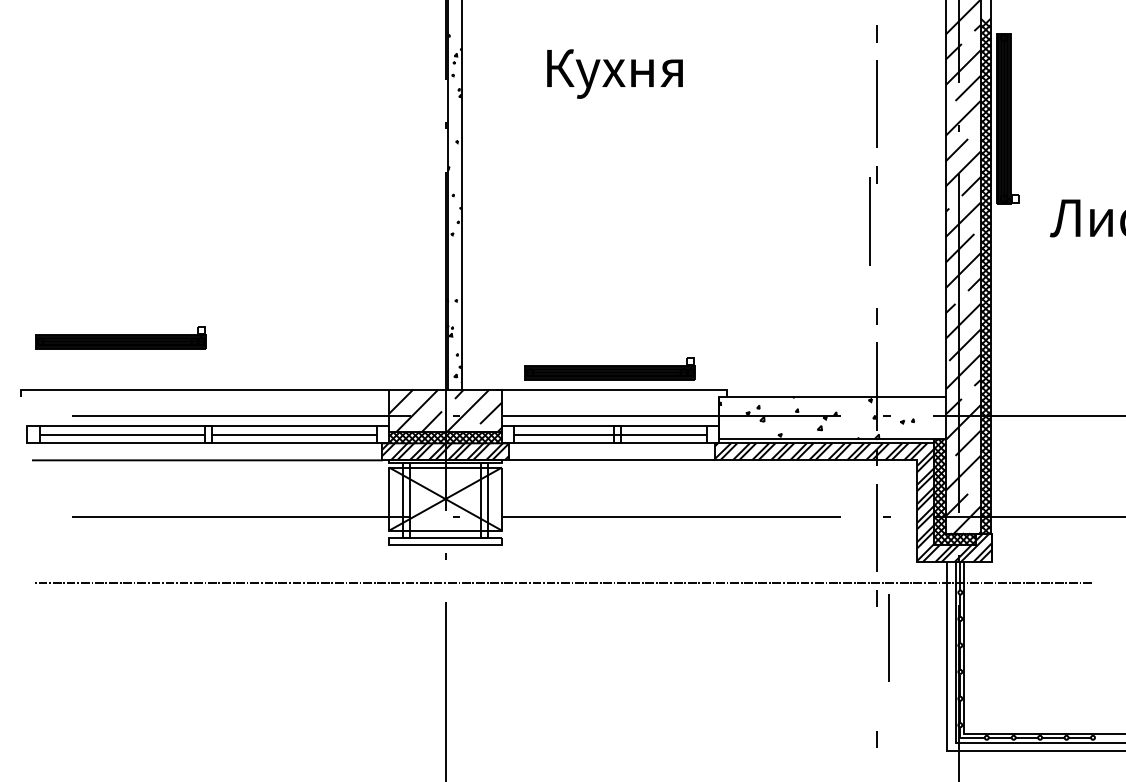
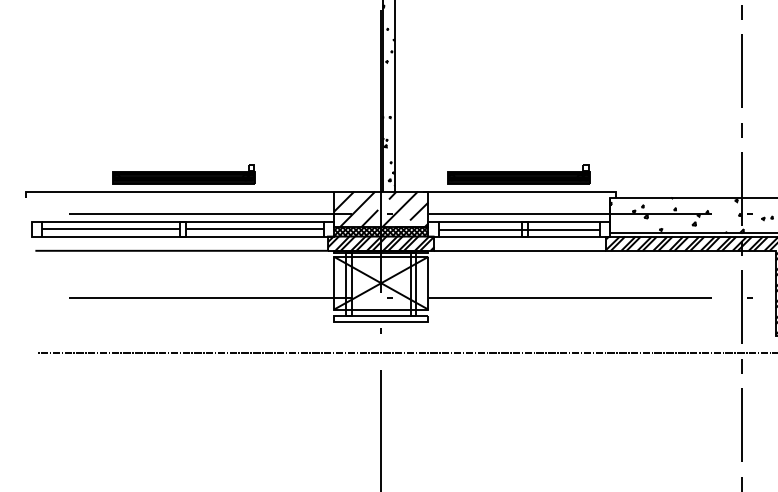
line: (869, 221) -> (741, 71), moved
part: (120, 337) -> (183, 174), moved
line: (888, 637) -> (741, 424), moved

